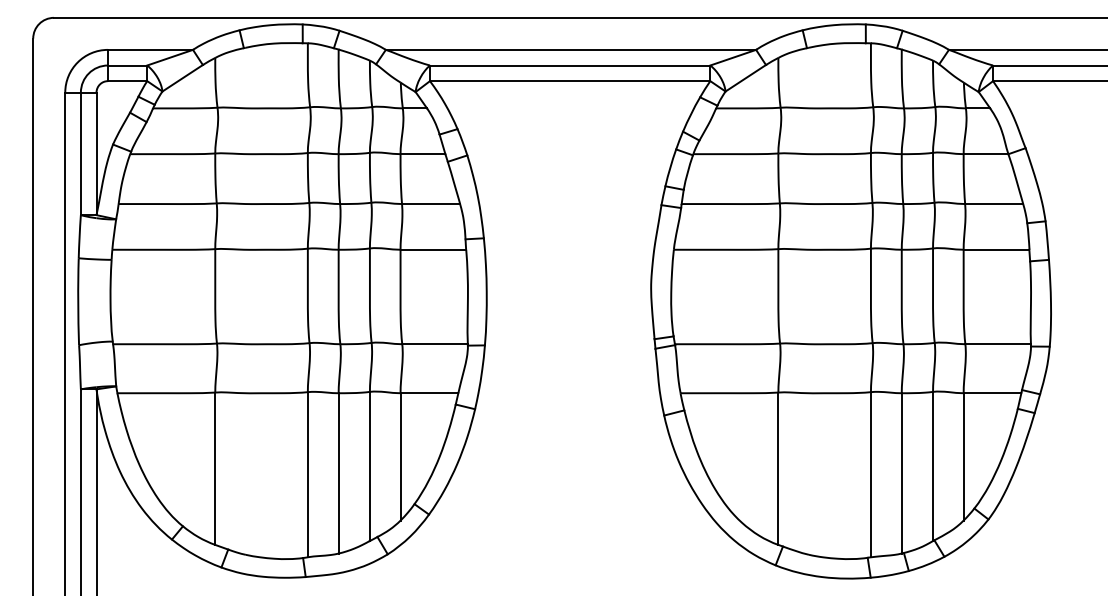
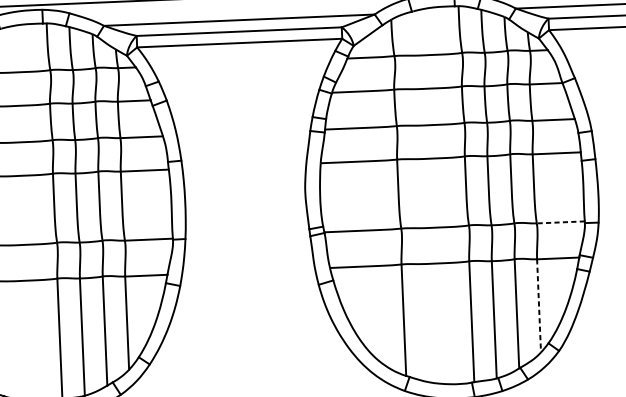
line: (998, 344) -> (561, 222), solid -> dashed
line: (963, 456) -> (538, 305), solid -> dashed

